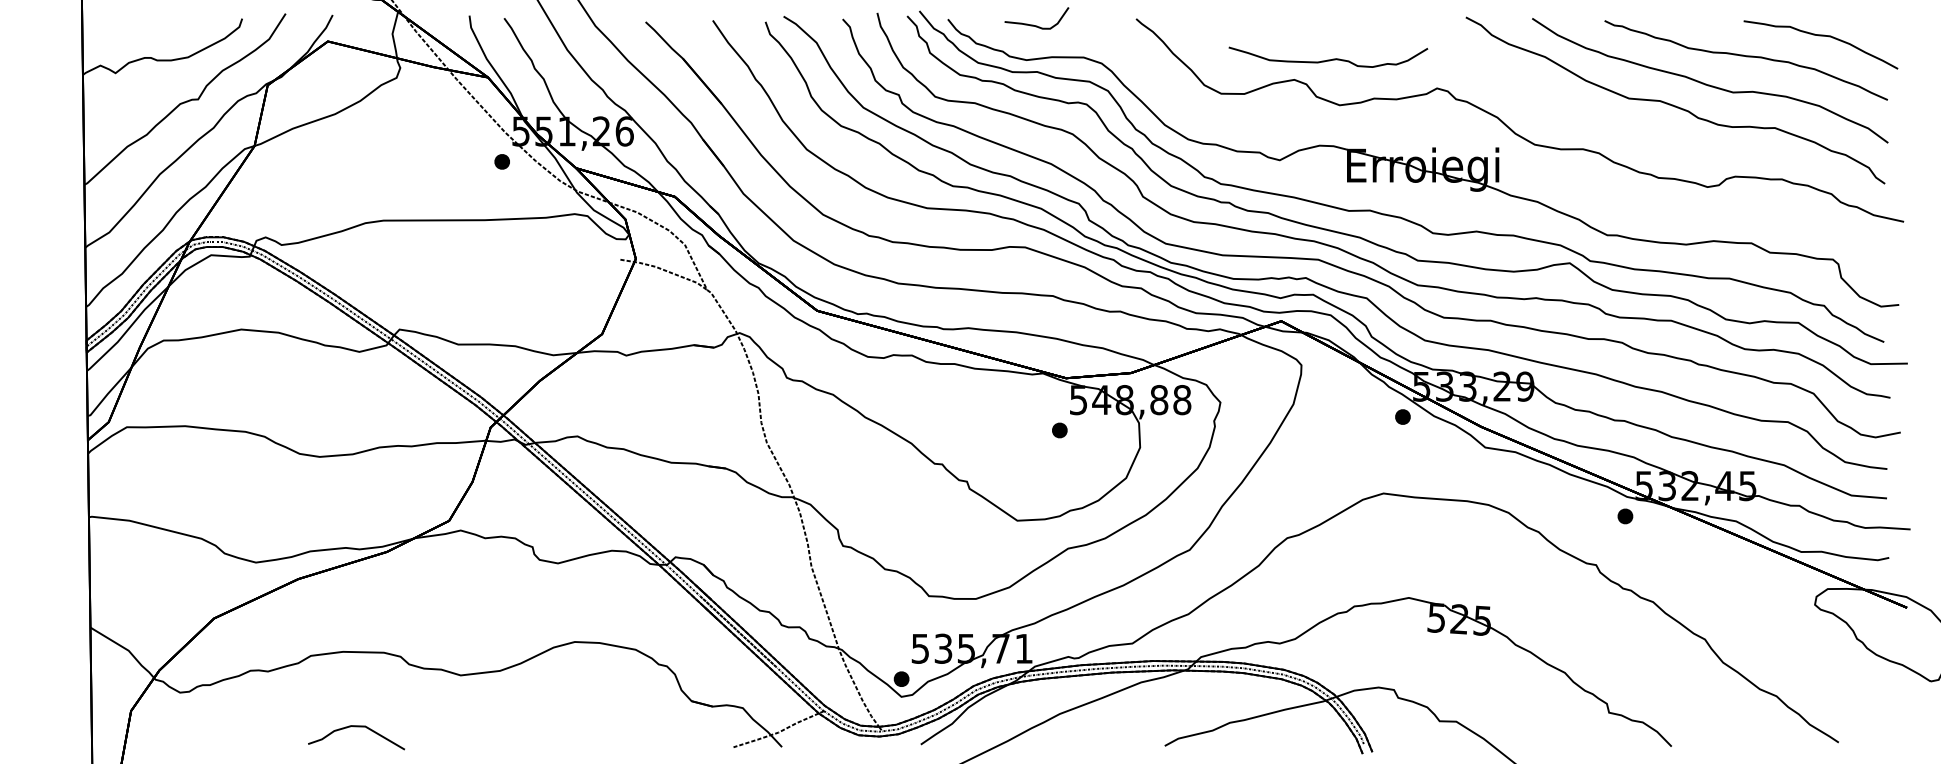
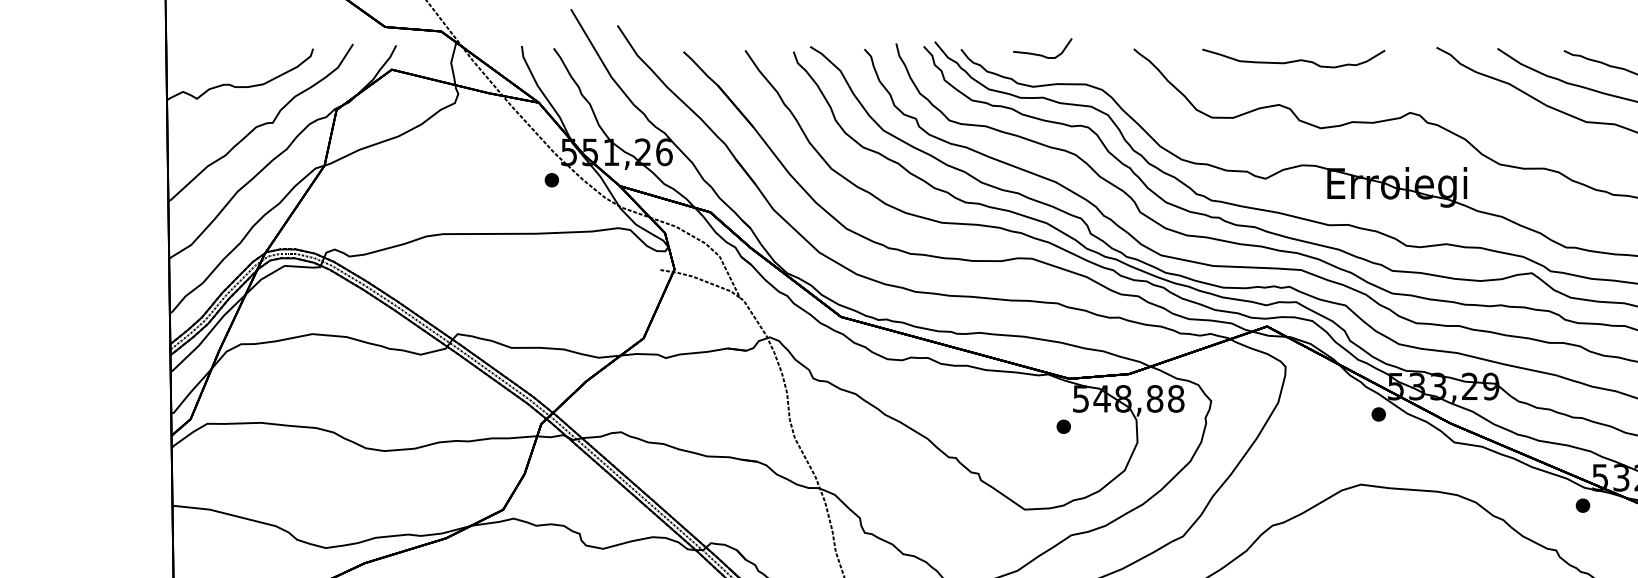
curve: (1328, 59) -> (1293, 60), moved

